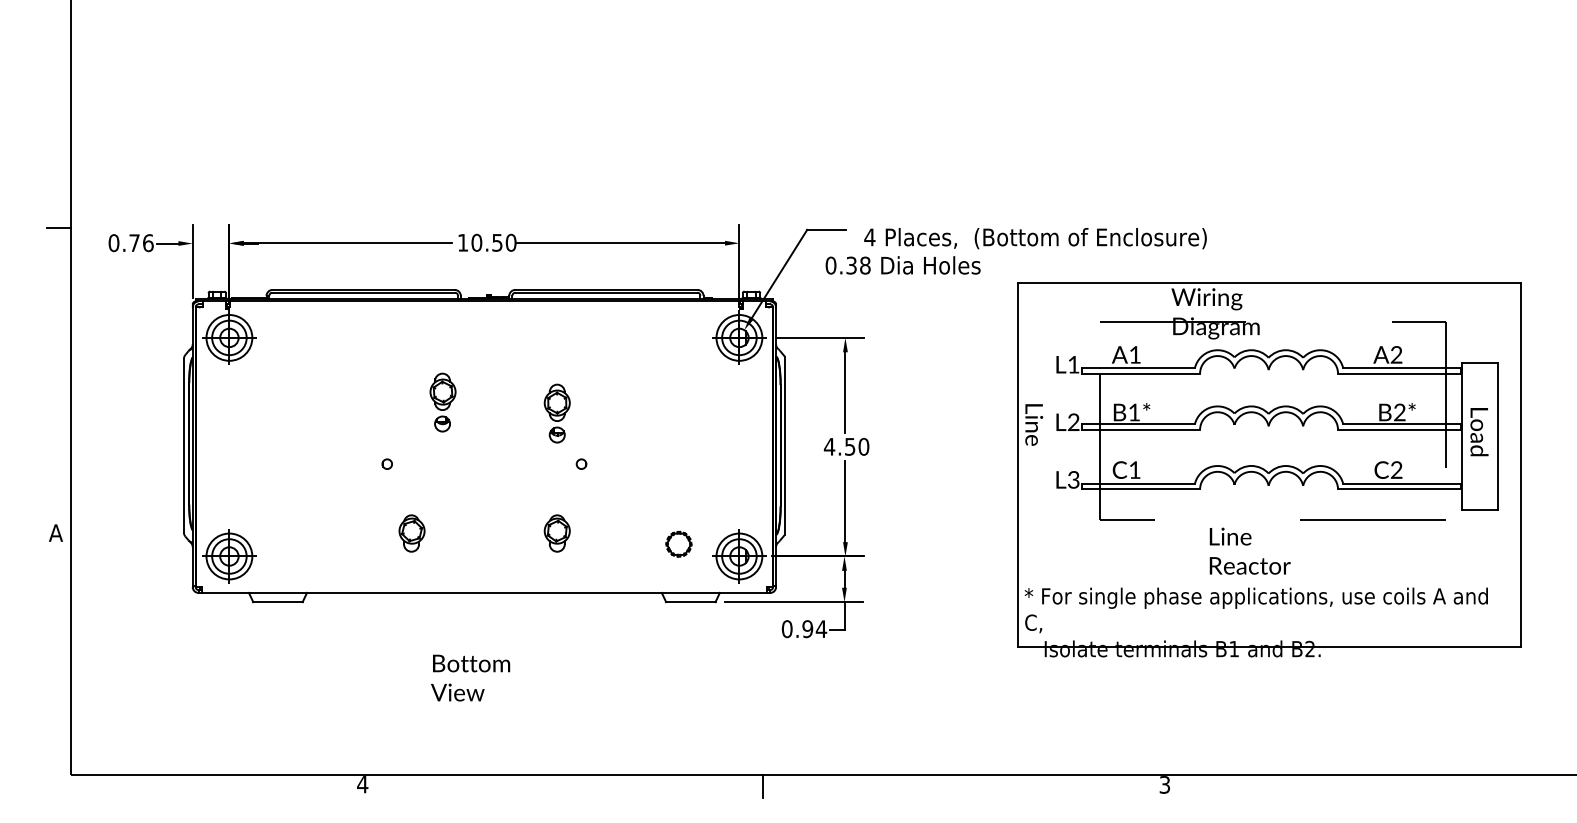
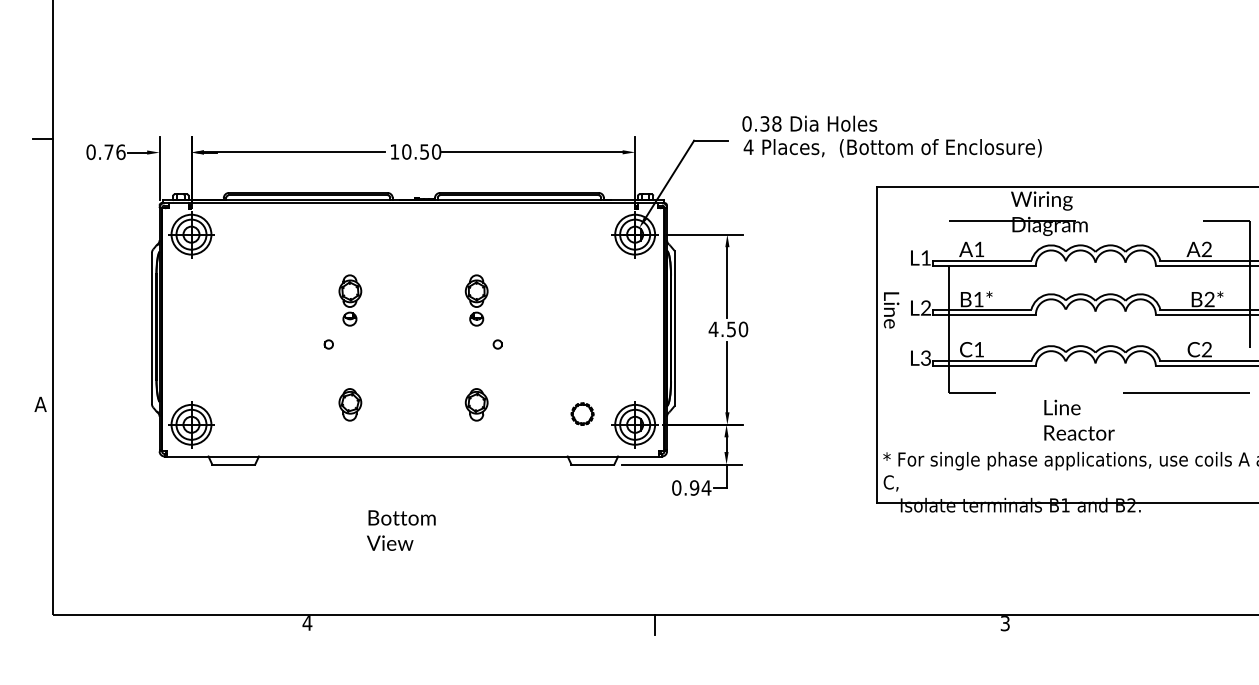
text: (902, 265) -> (809, 123), moved
part: (442, 402) -> (349, 300), moved

